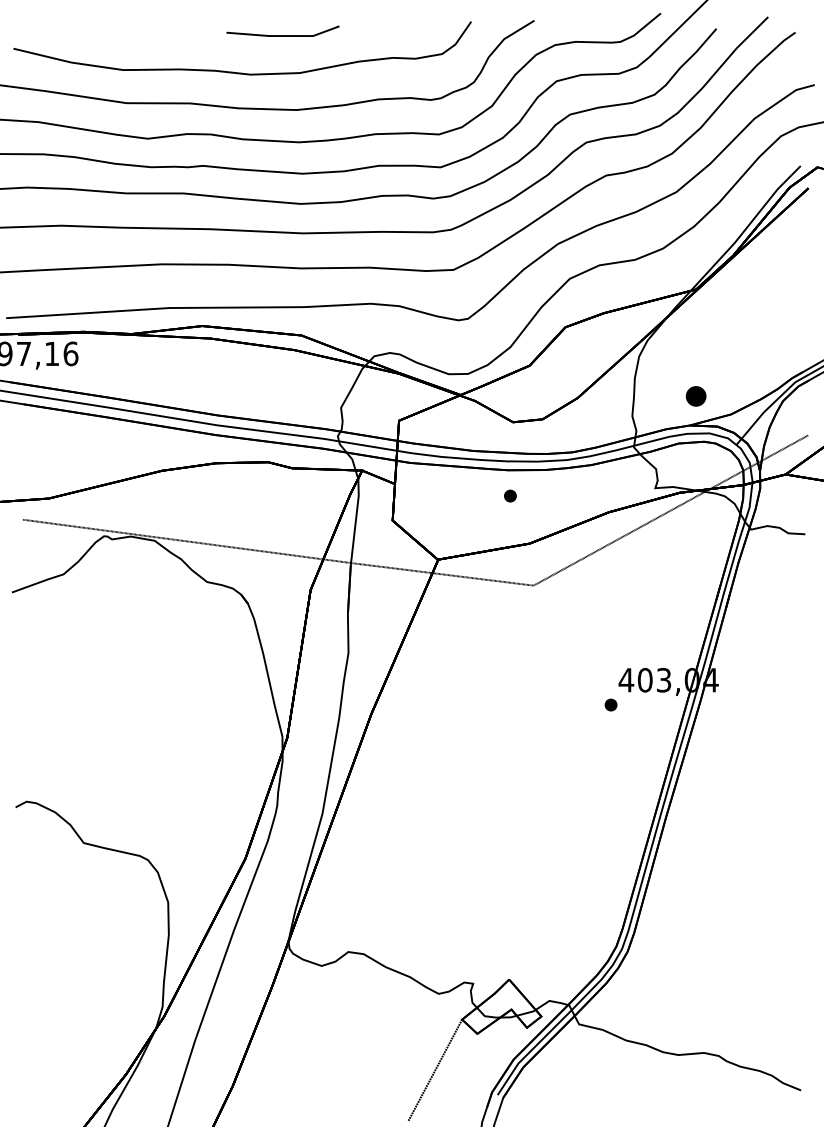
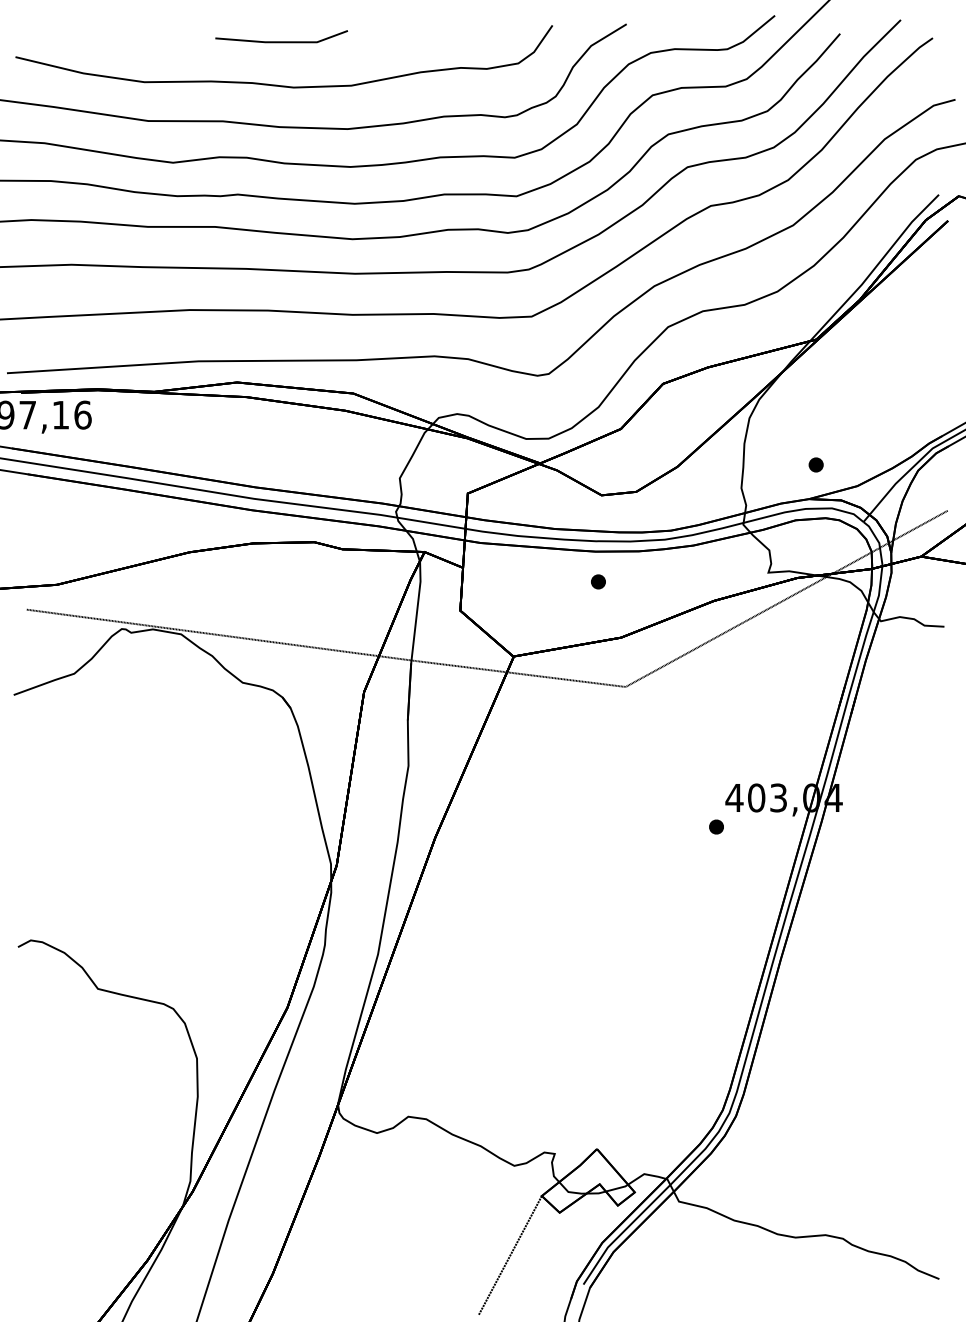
line: (282, 35) -> (281, 41), moved
part: (695, 395) -> (815, 464), size x0.62

